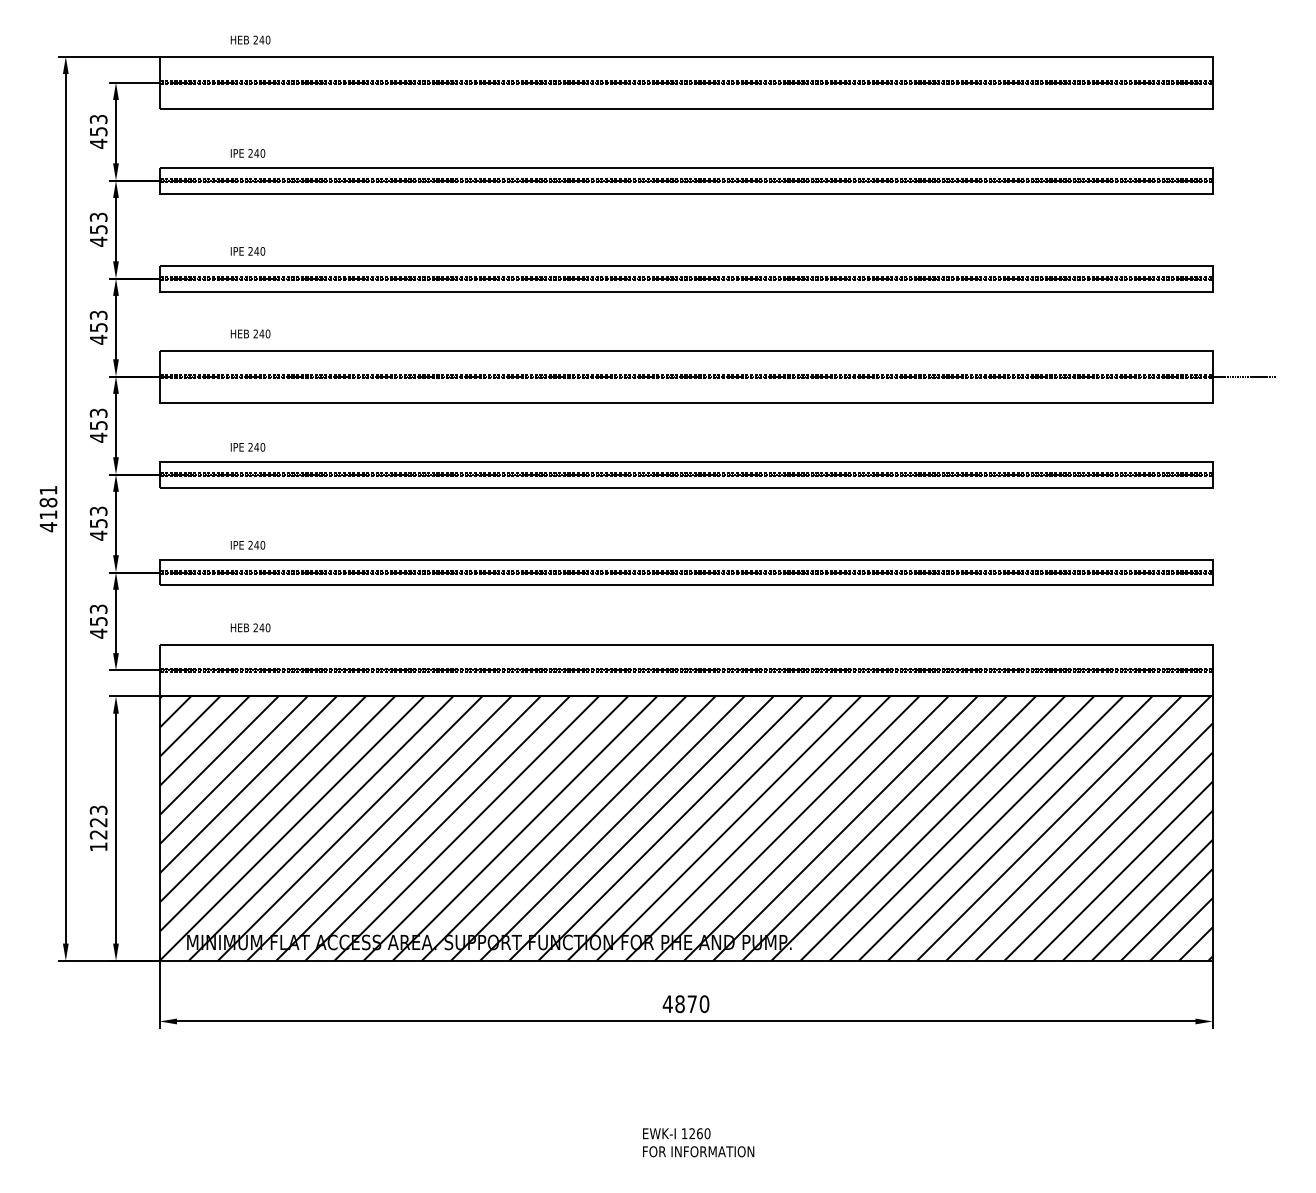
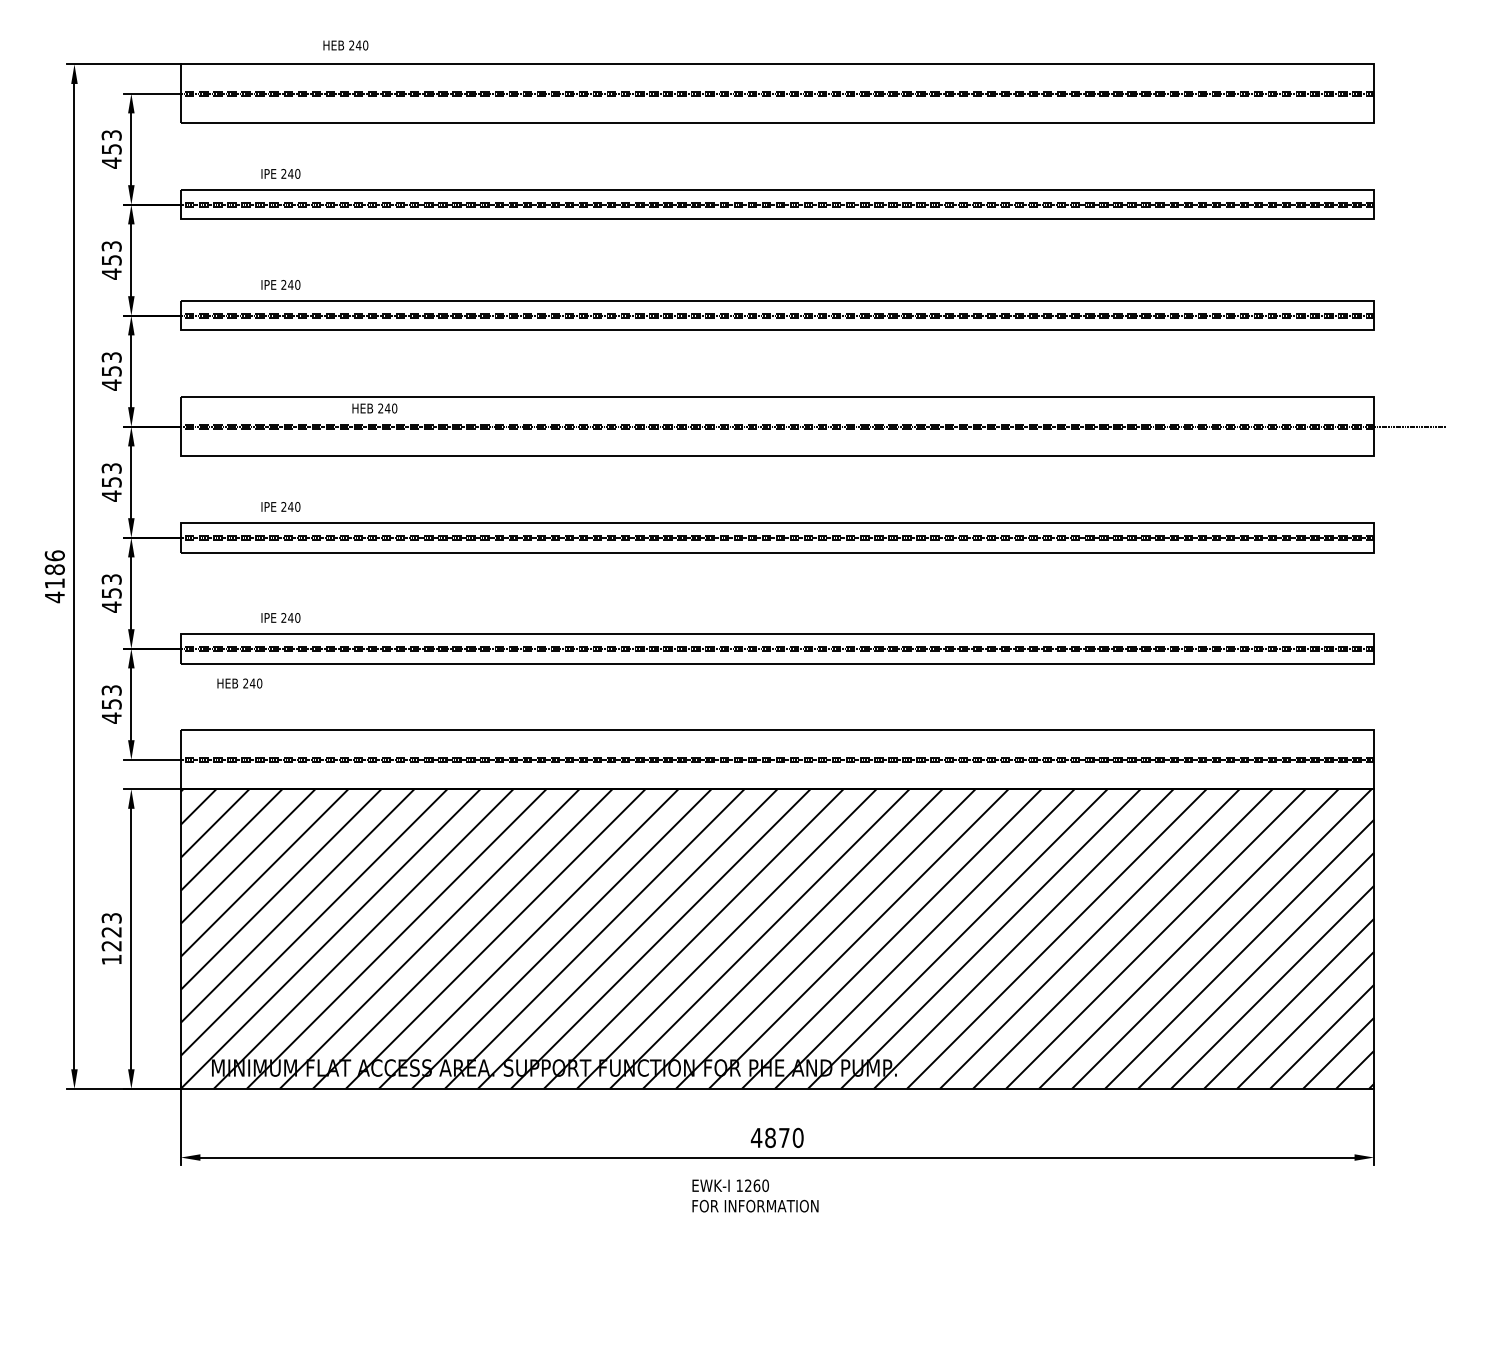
text: (250, 40) -> (345, 45), moved
text: (250, 333) -> (374, 408), moved
text: (48, 490) -> (54, 555), 4181 -> 4186
text: (250, 627) -> (239, 683), moved
text: (698, 1142) -> (755, 1195), moved

